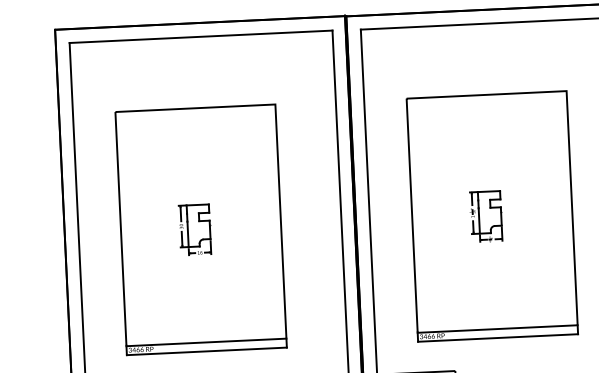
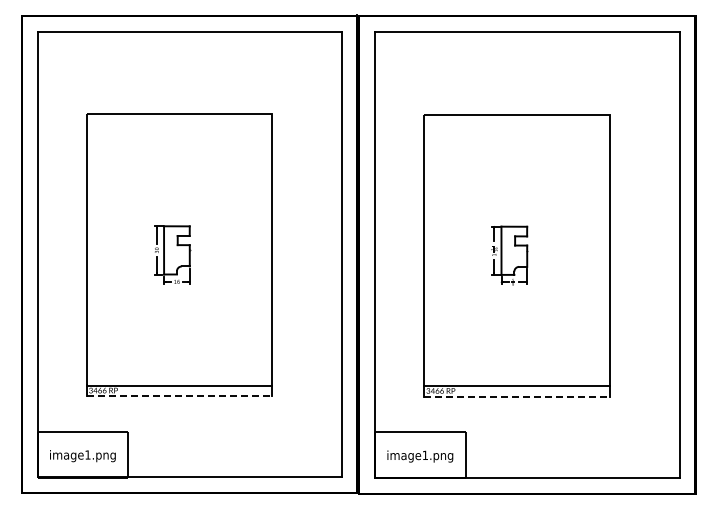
line: (497, 338) -> (516, 396), solid -> dashed
line: (206, 351) -> (179, 396), solid -> dashed

